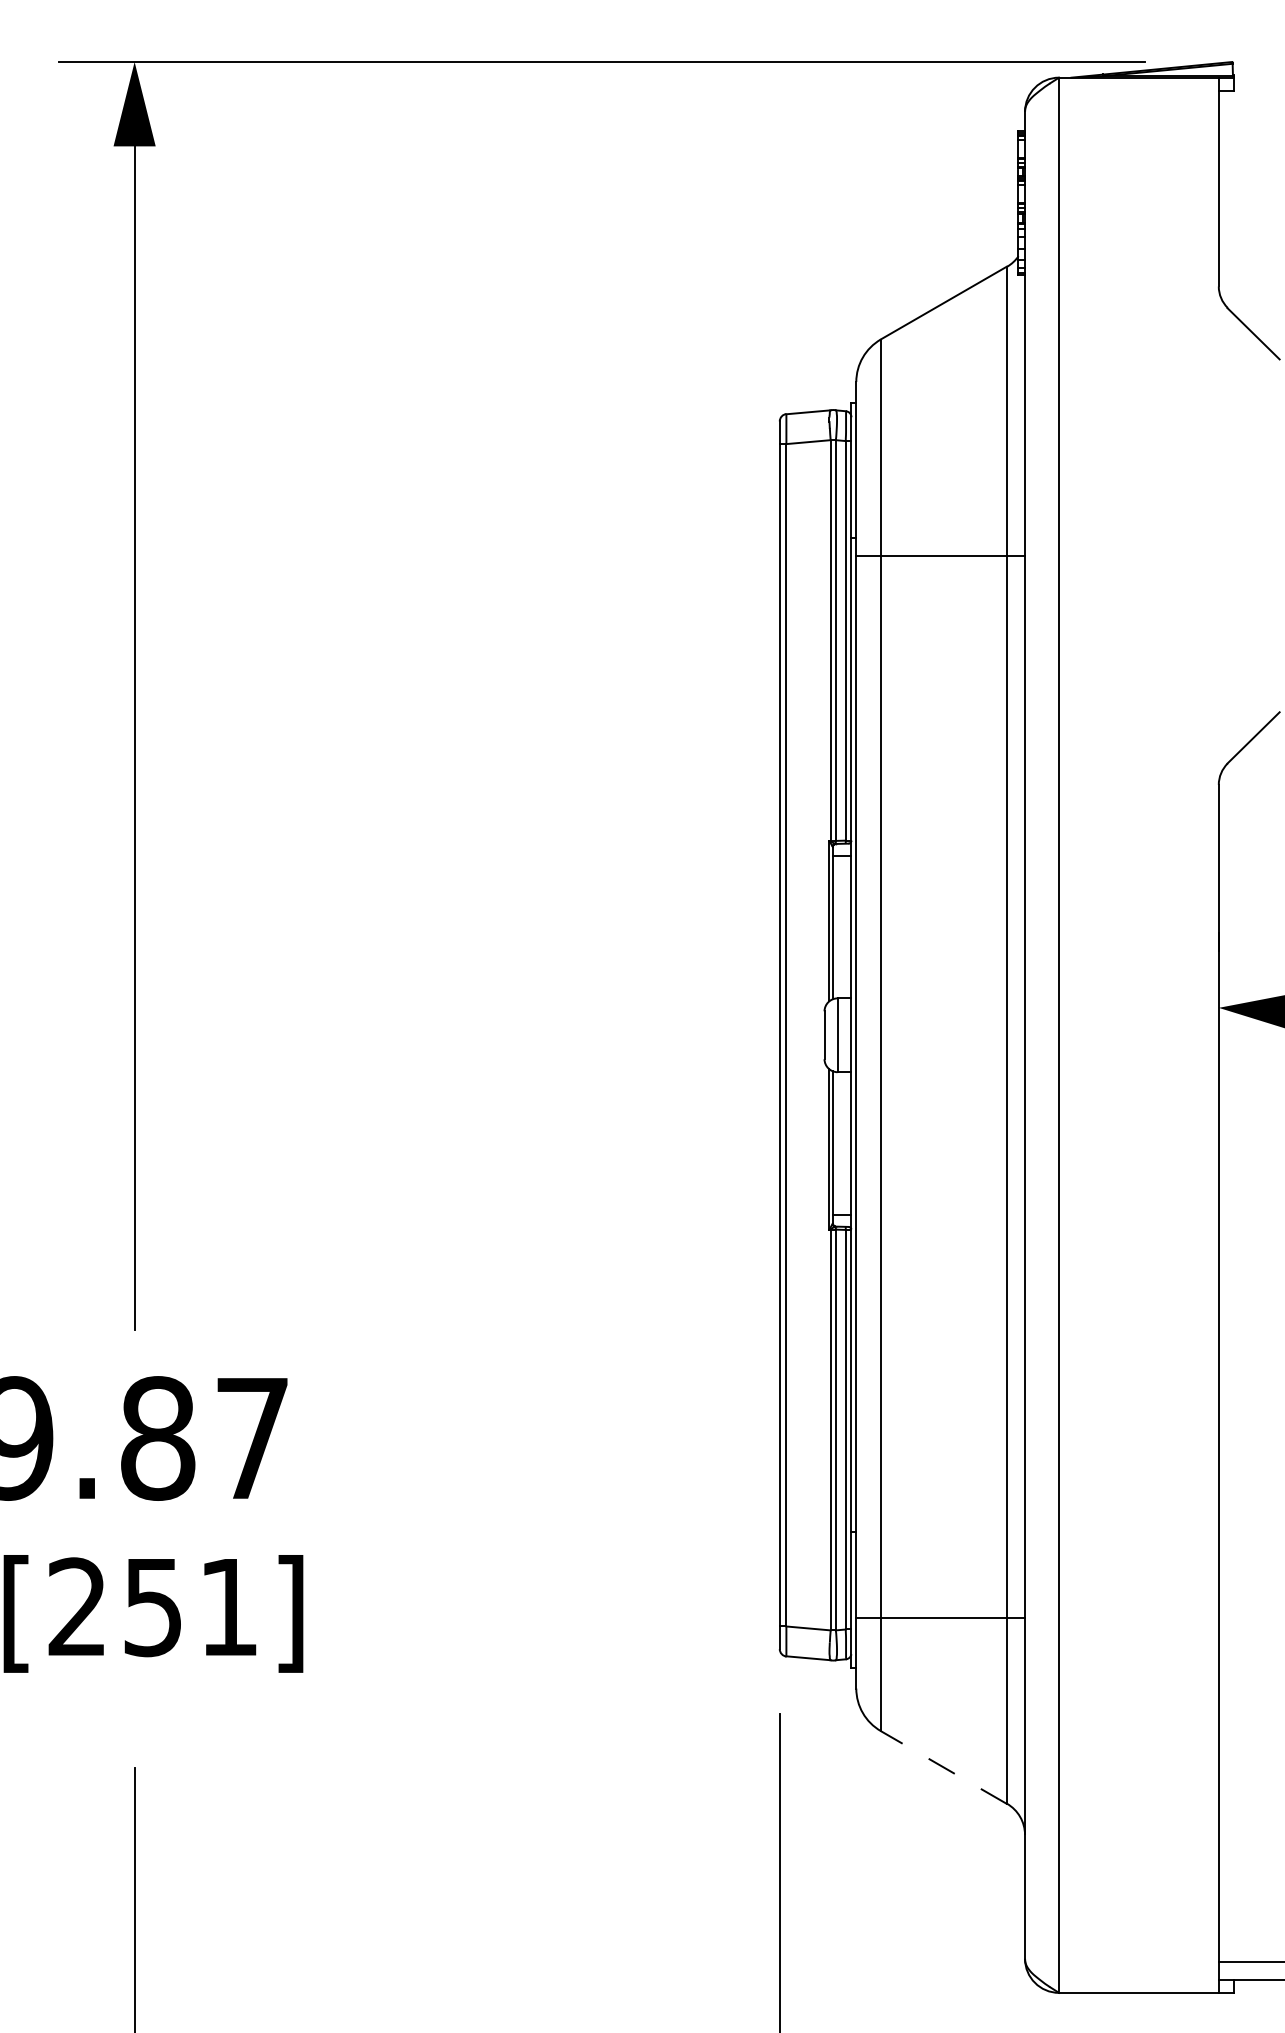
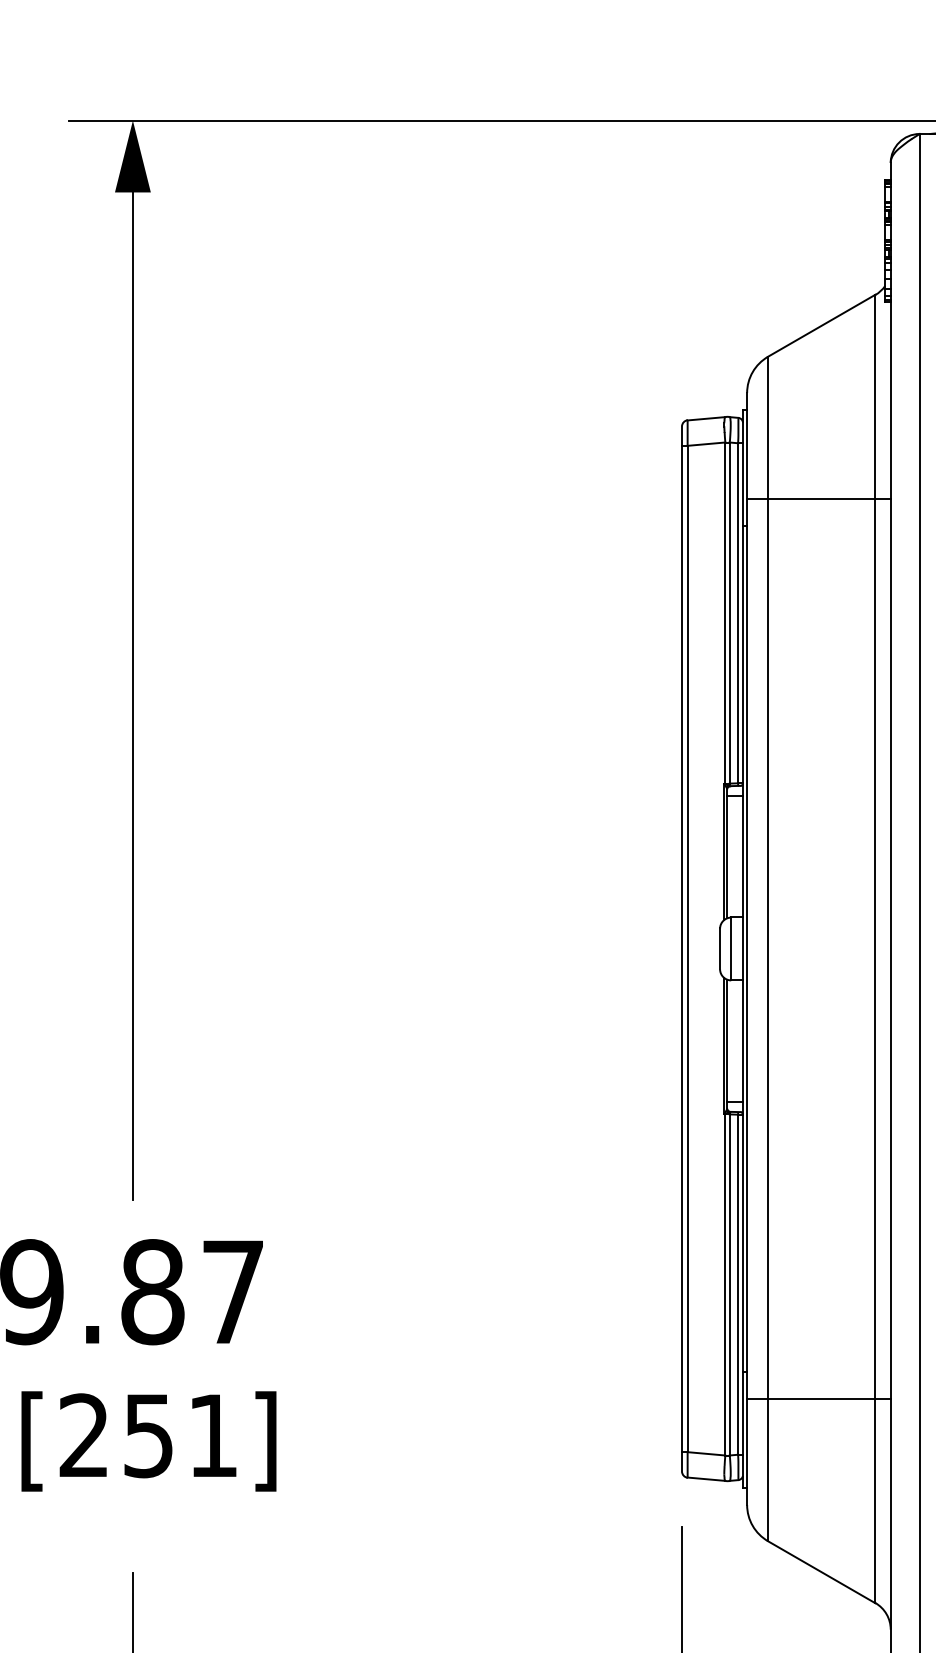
line: (940, 556) -> (818, 498), moved
line: (940, 1618) -> (818, 1399), moved
line: (943, 1767) -> (821, 1572), dashed -> solid

